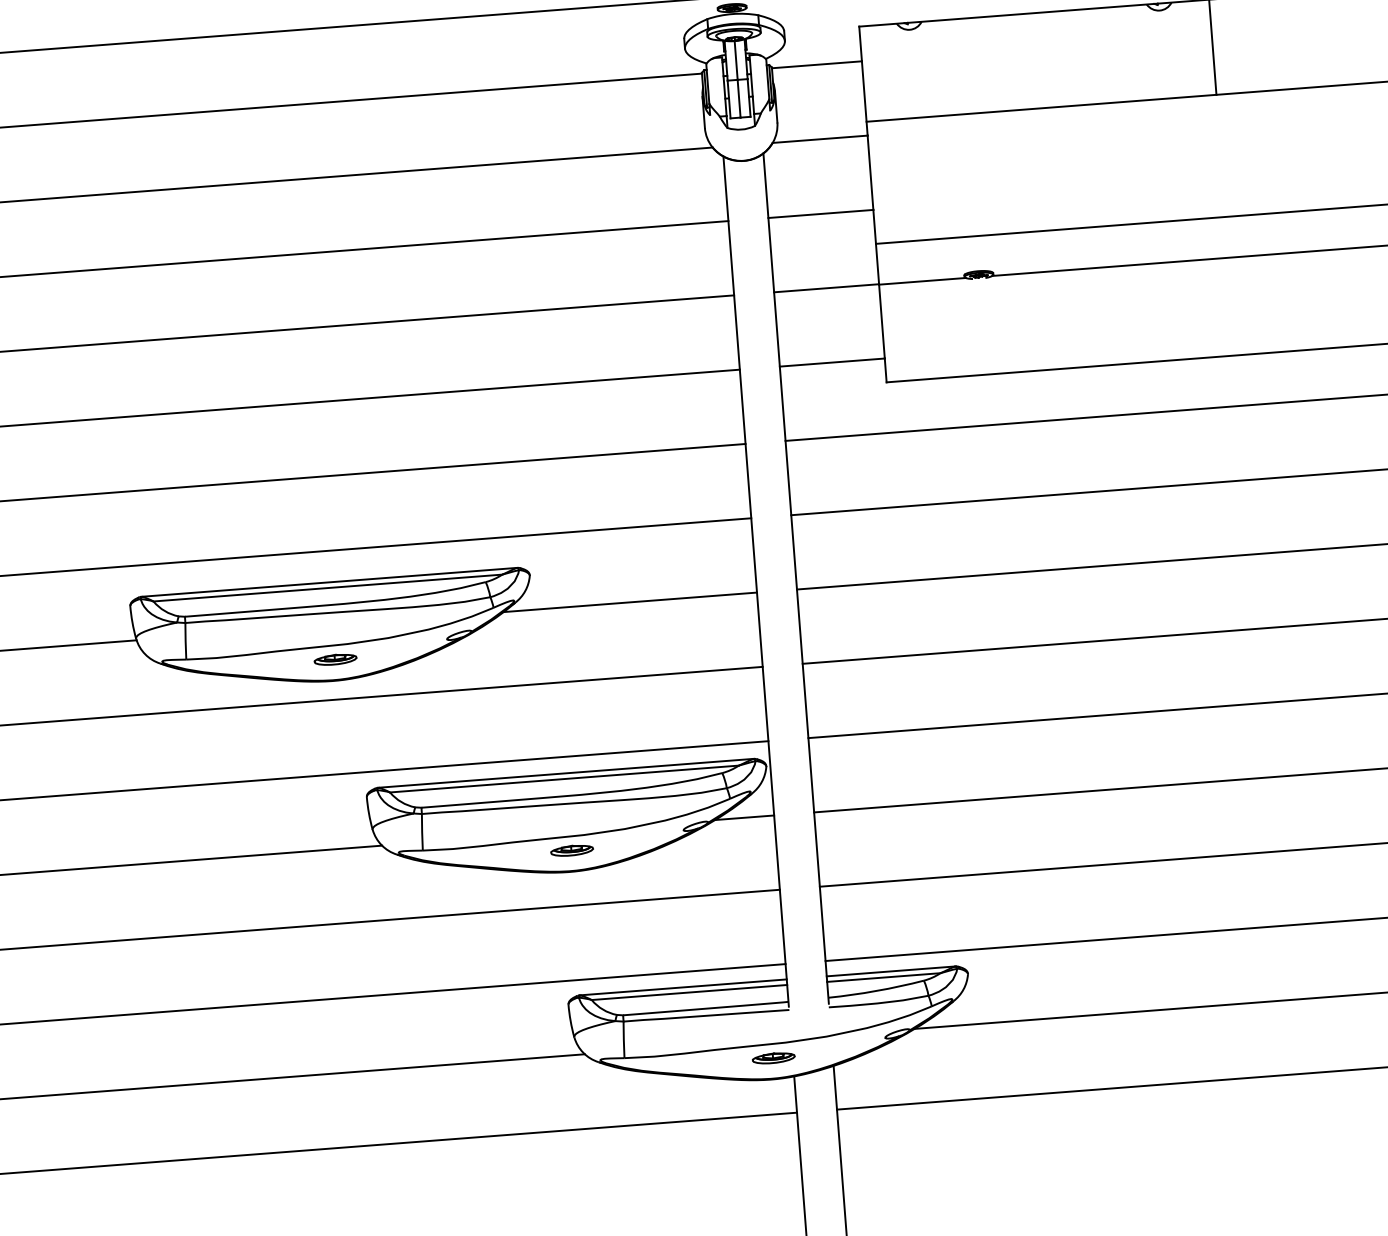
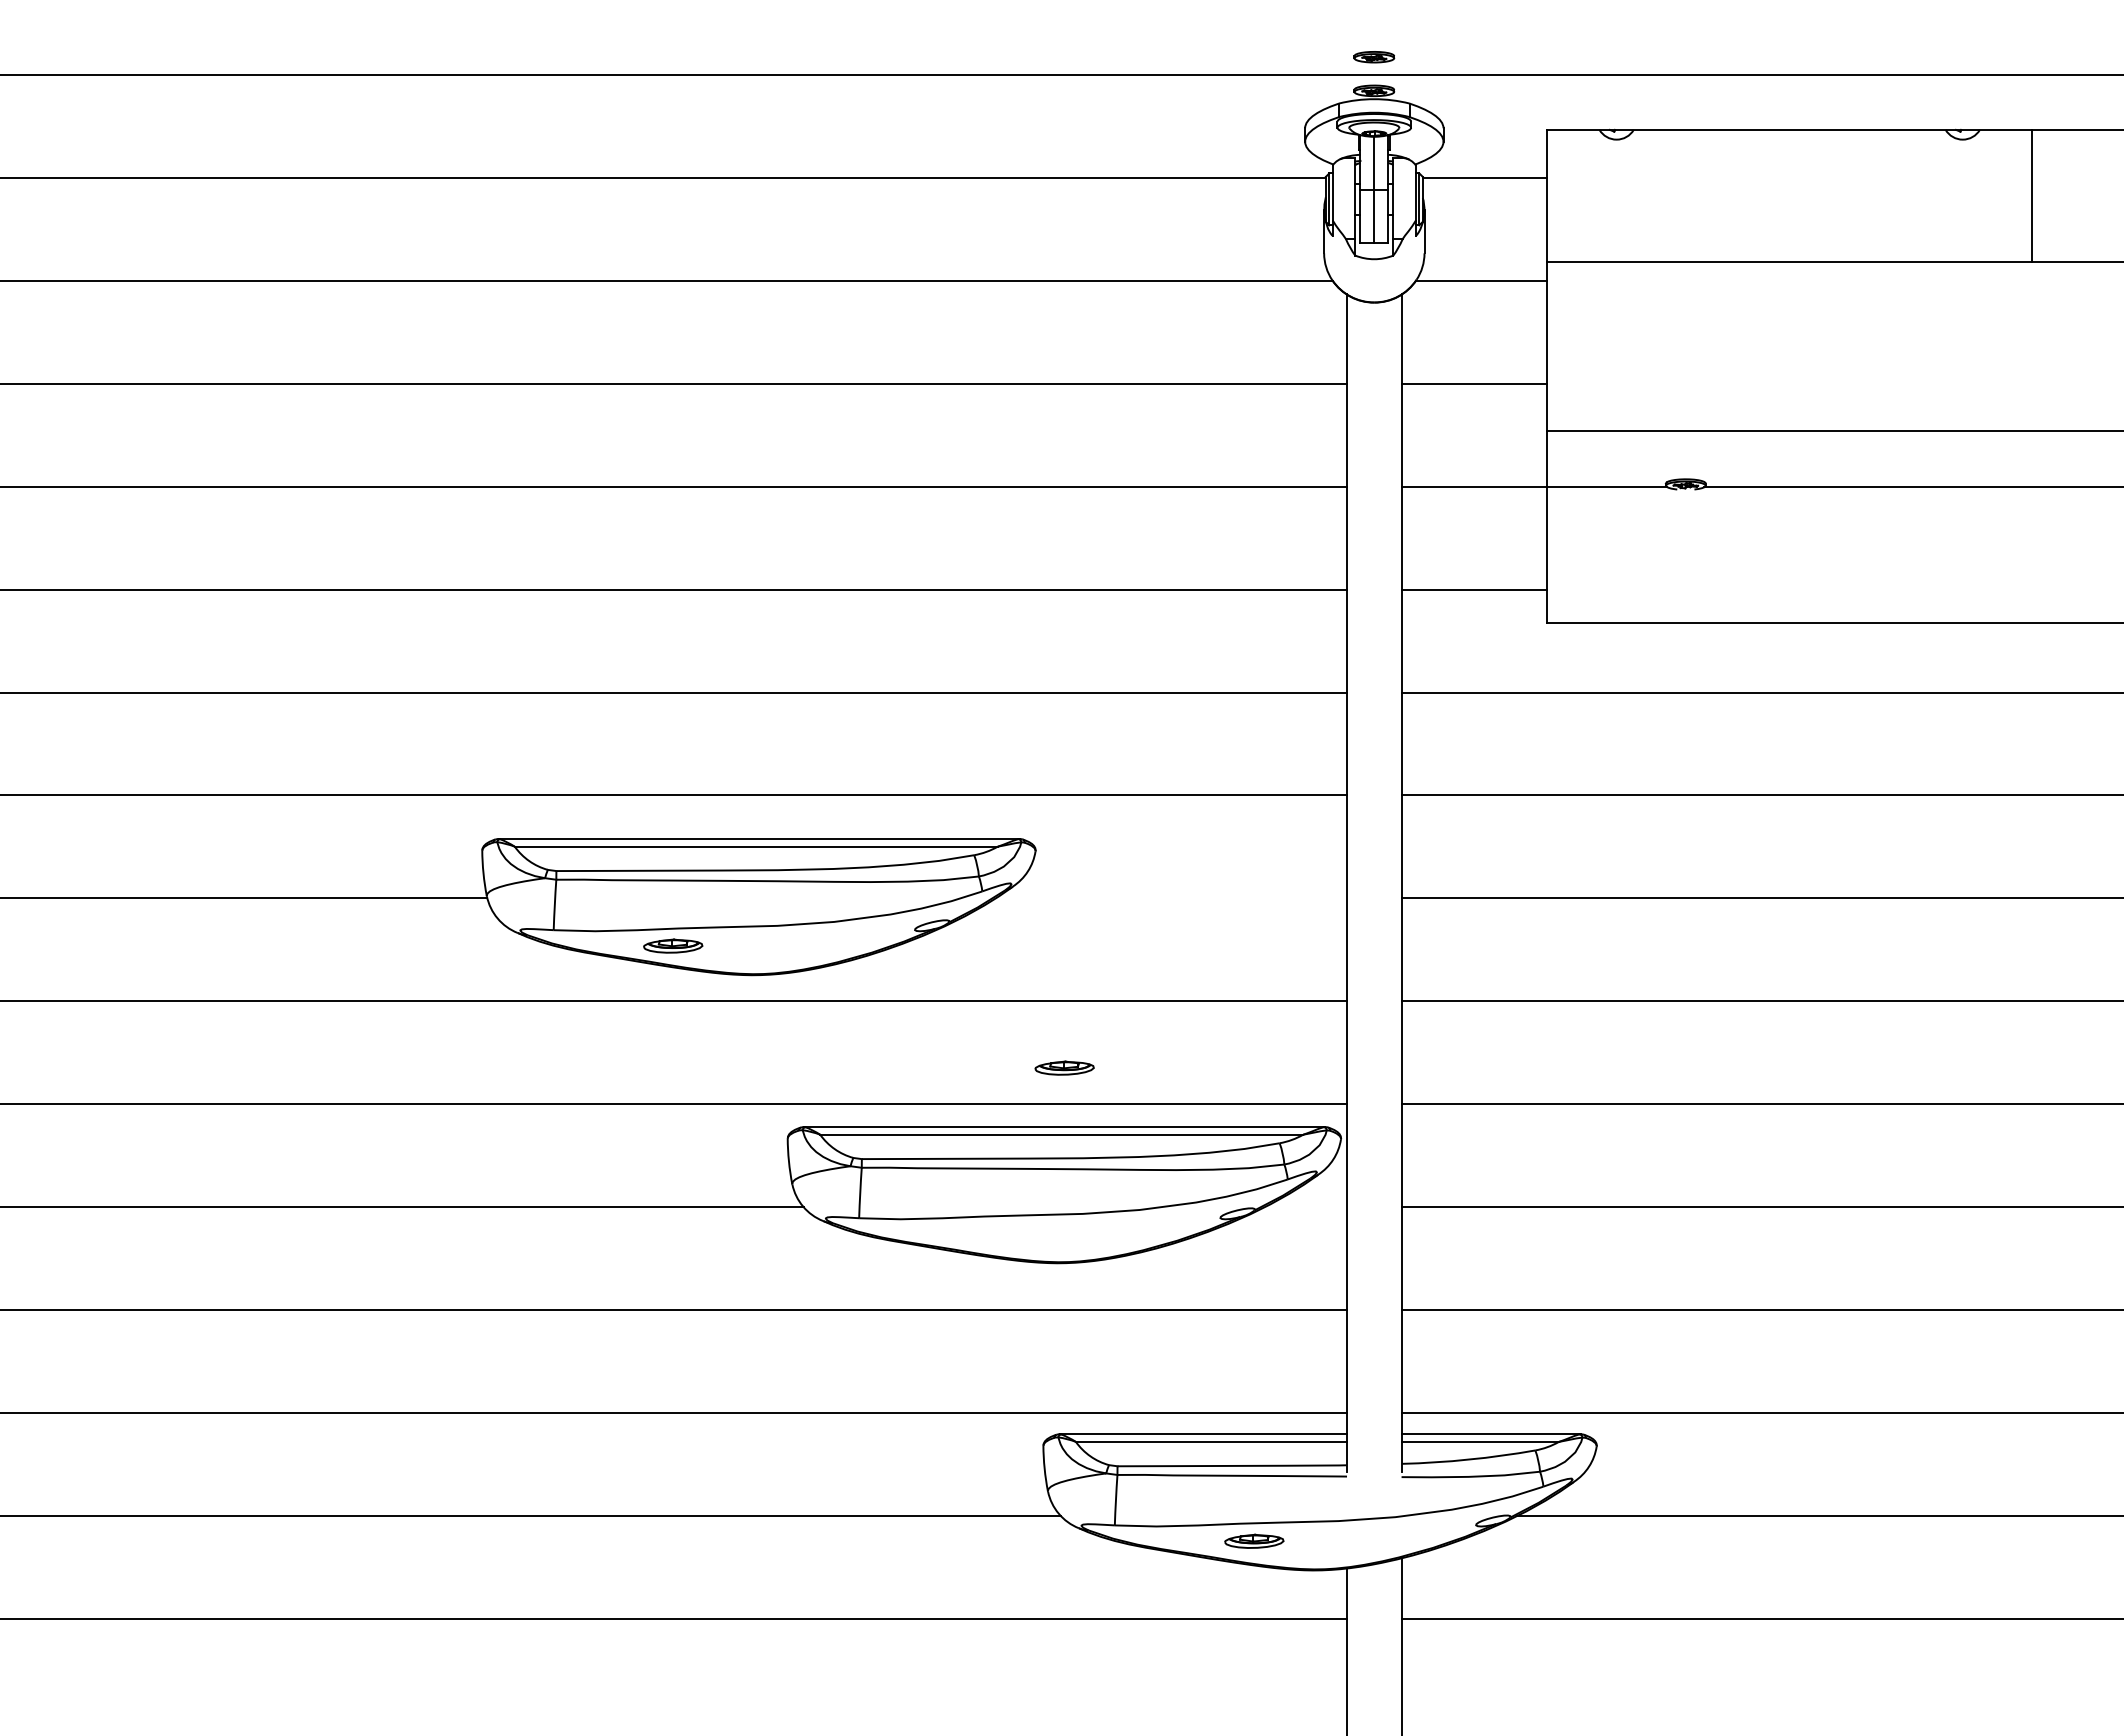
line: (629, 602) -> (1170, 898), removed
part: (335, 659) -> (673, 945), moved
line: (744, 818) -> (1305, 1207), removed
part: (571, 850) -> (1064, 1067), moved
part: (773, 1057) -> (1254, 1540), moved

